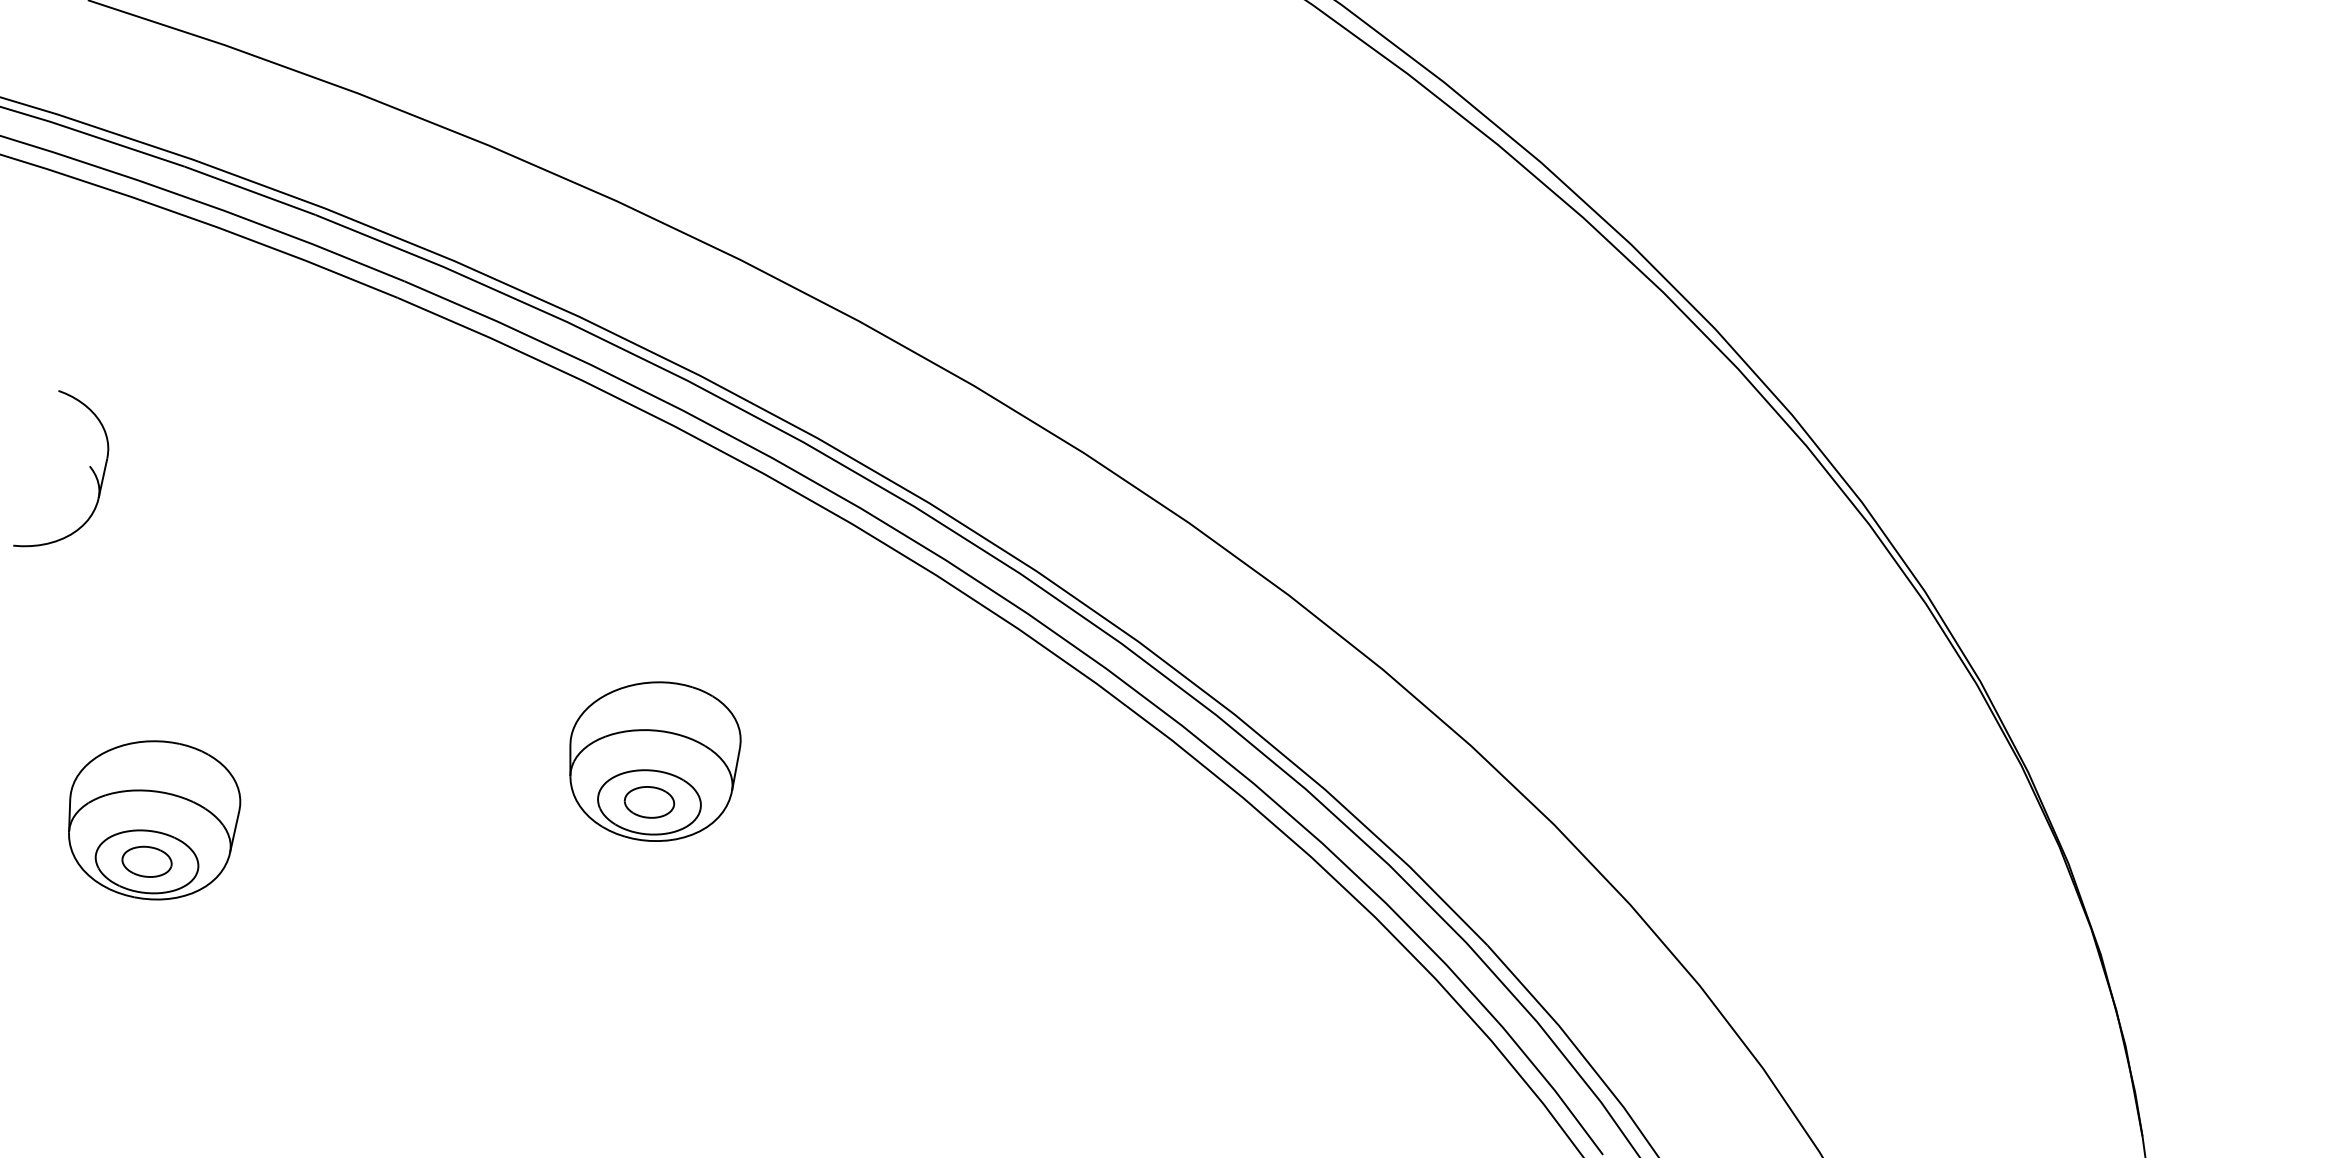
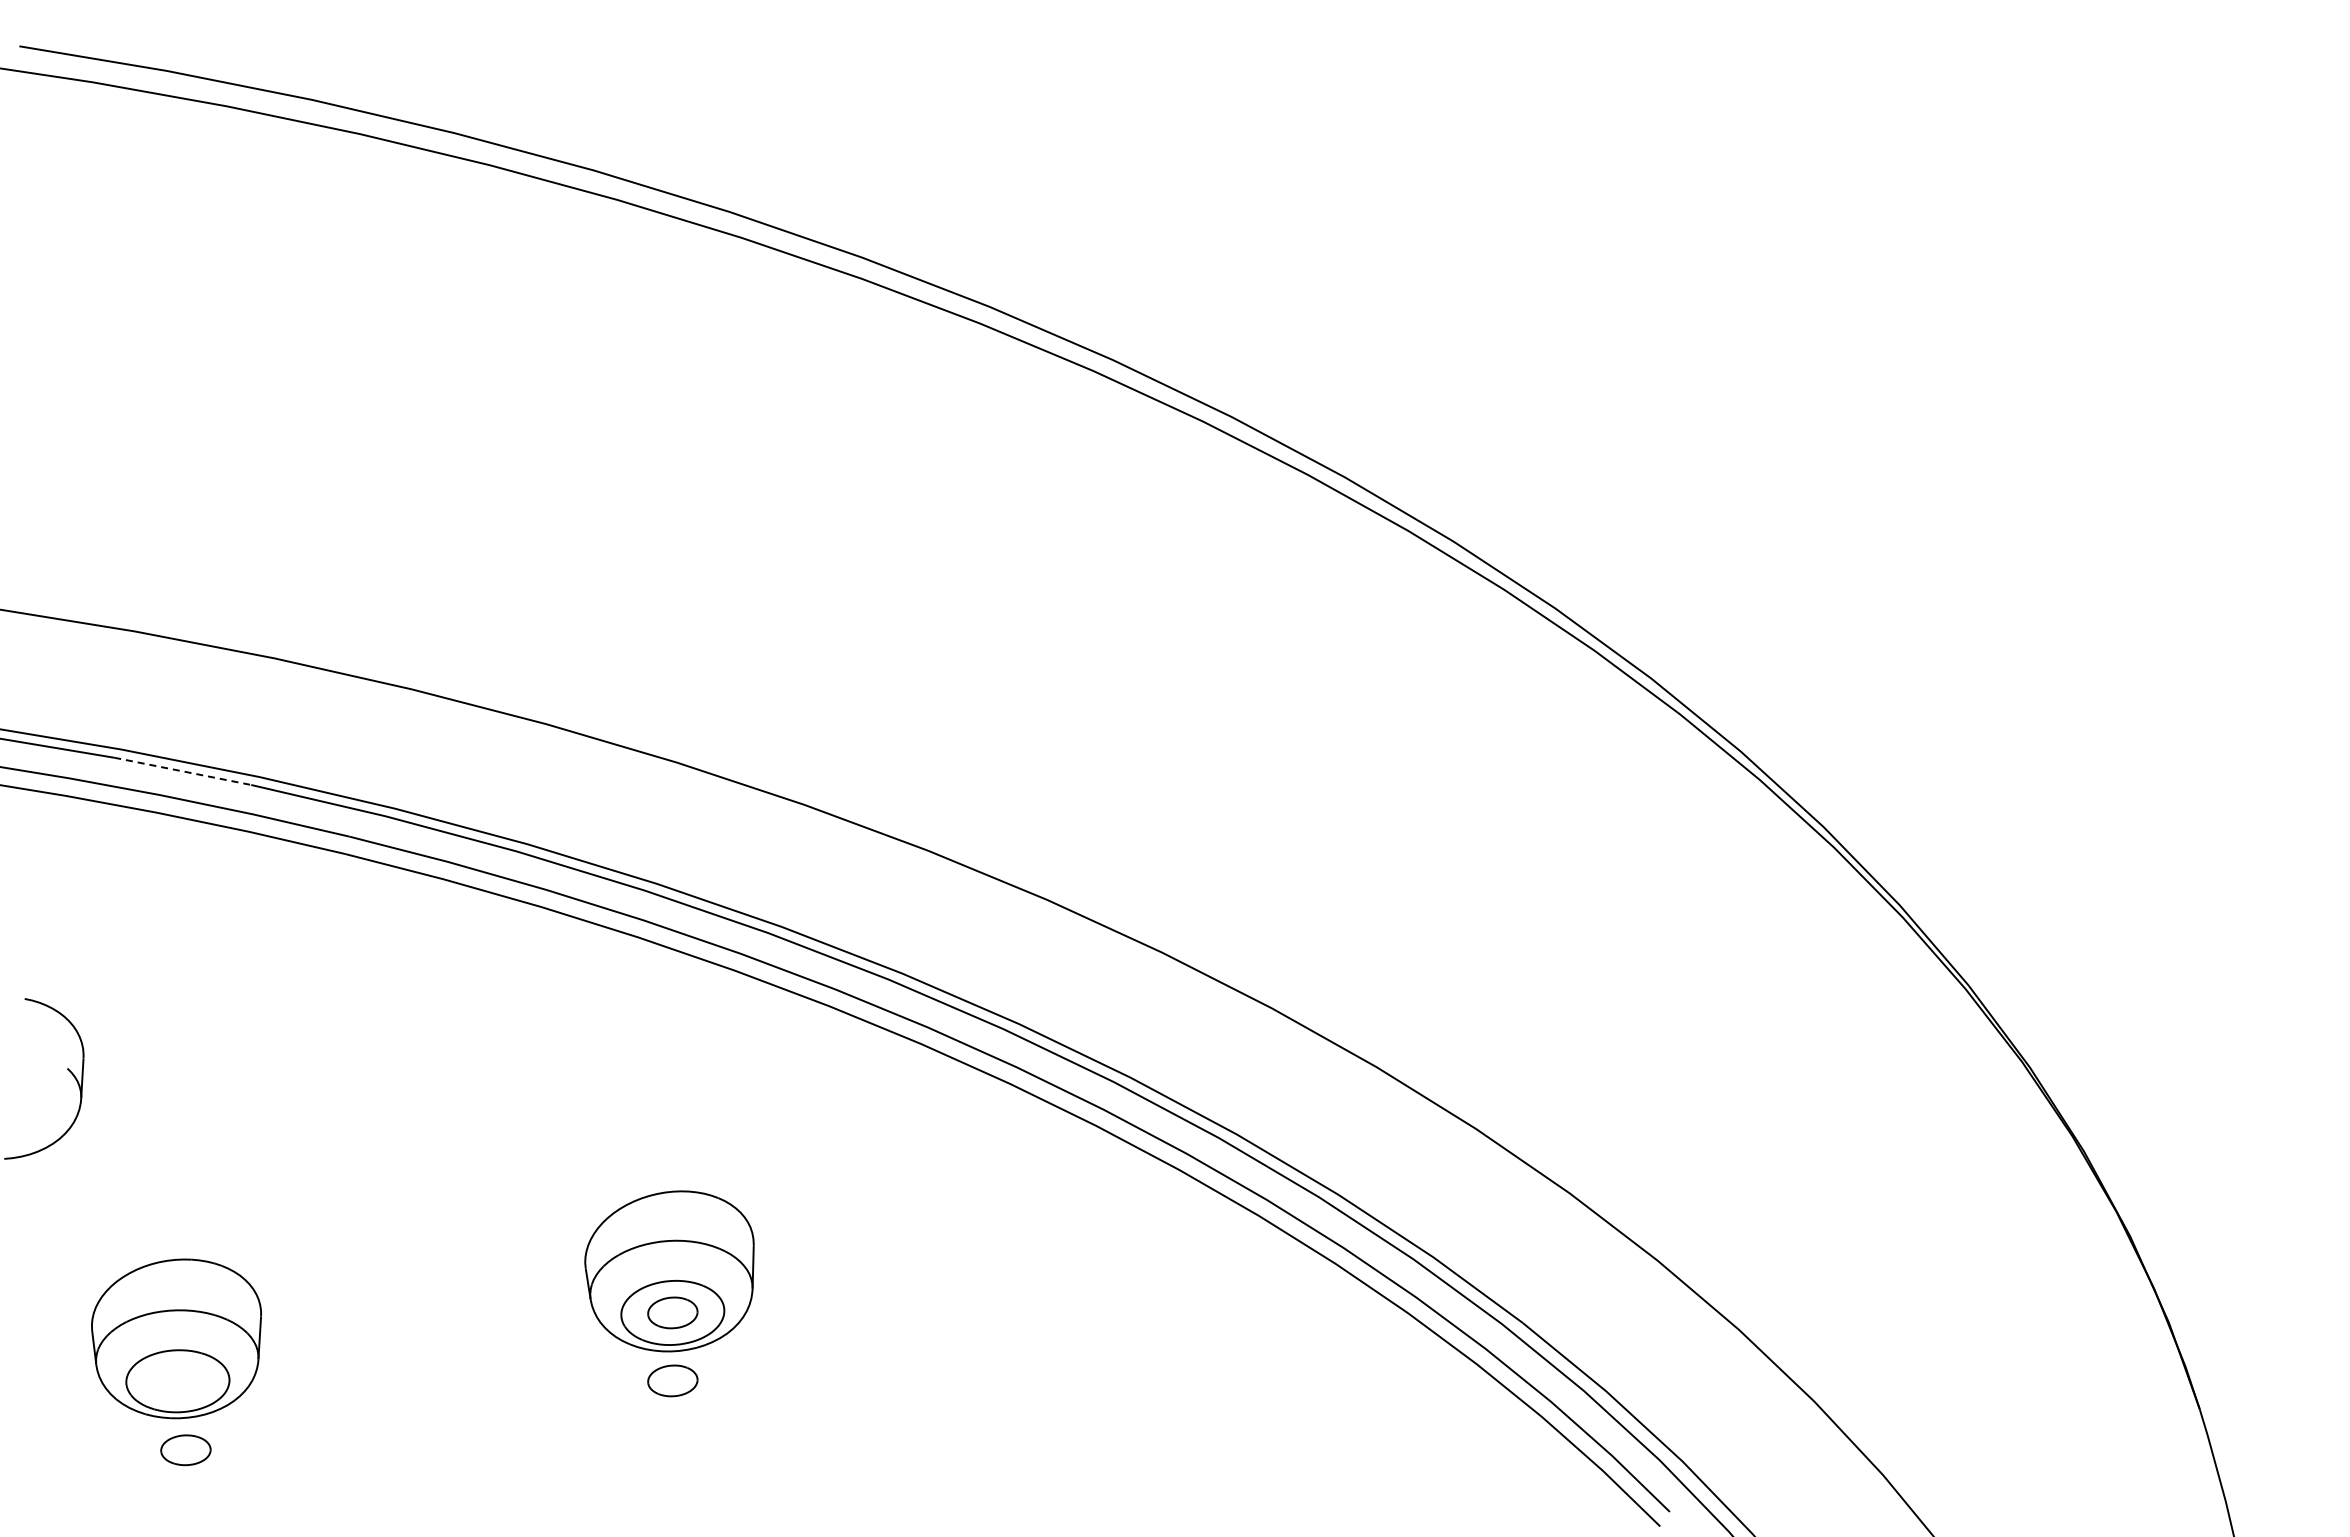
line: (249, 190) -> (182, 771), solid -> dashed
part: (152, 819) -> (176, 1338), moved
part: (638, 869) -> (672, 1380), added

